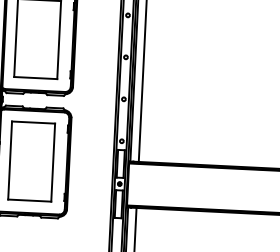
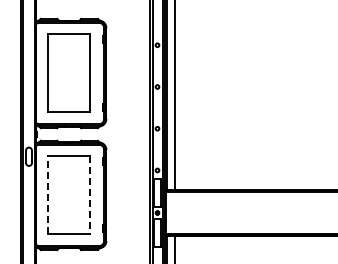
line: (10, 160) -> (47, 194), solid -> dashed
line: (53, 162) -> (90, 194), solid -> dashed

